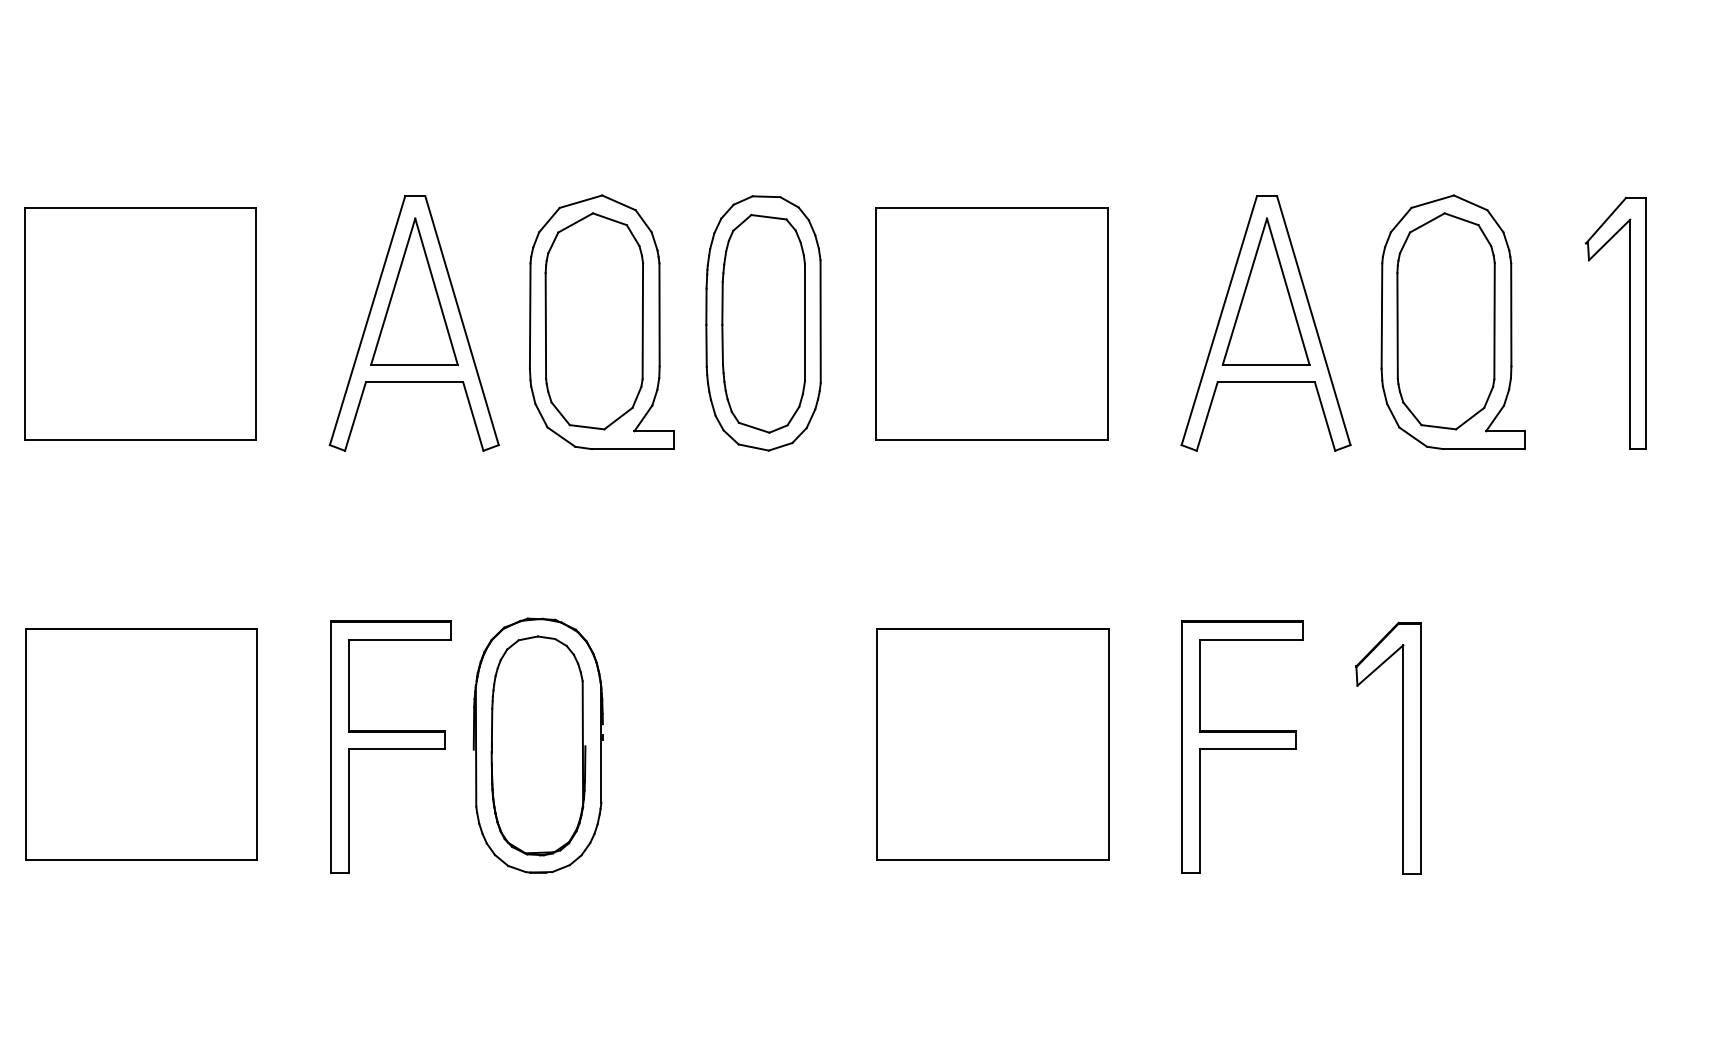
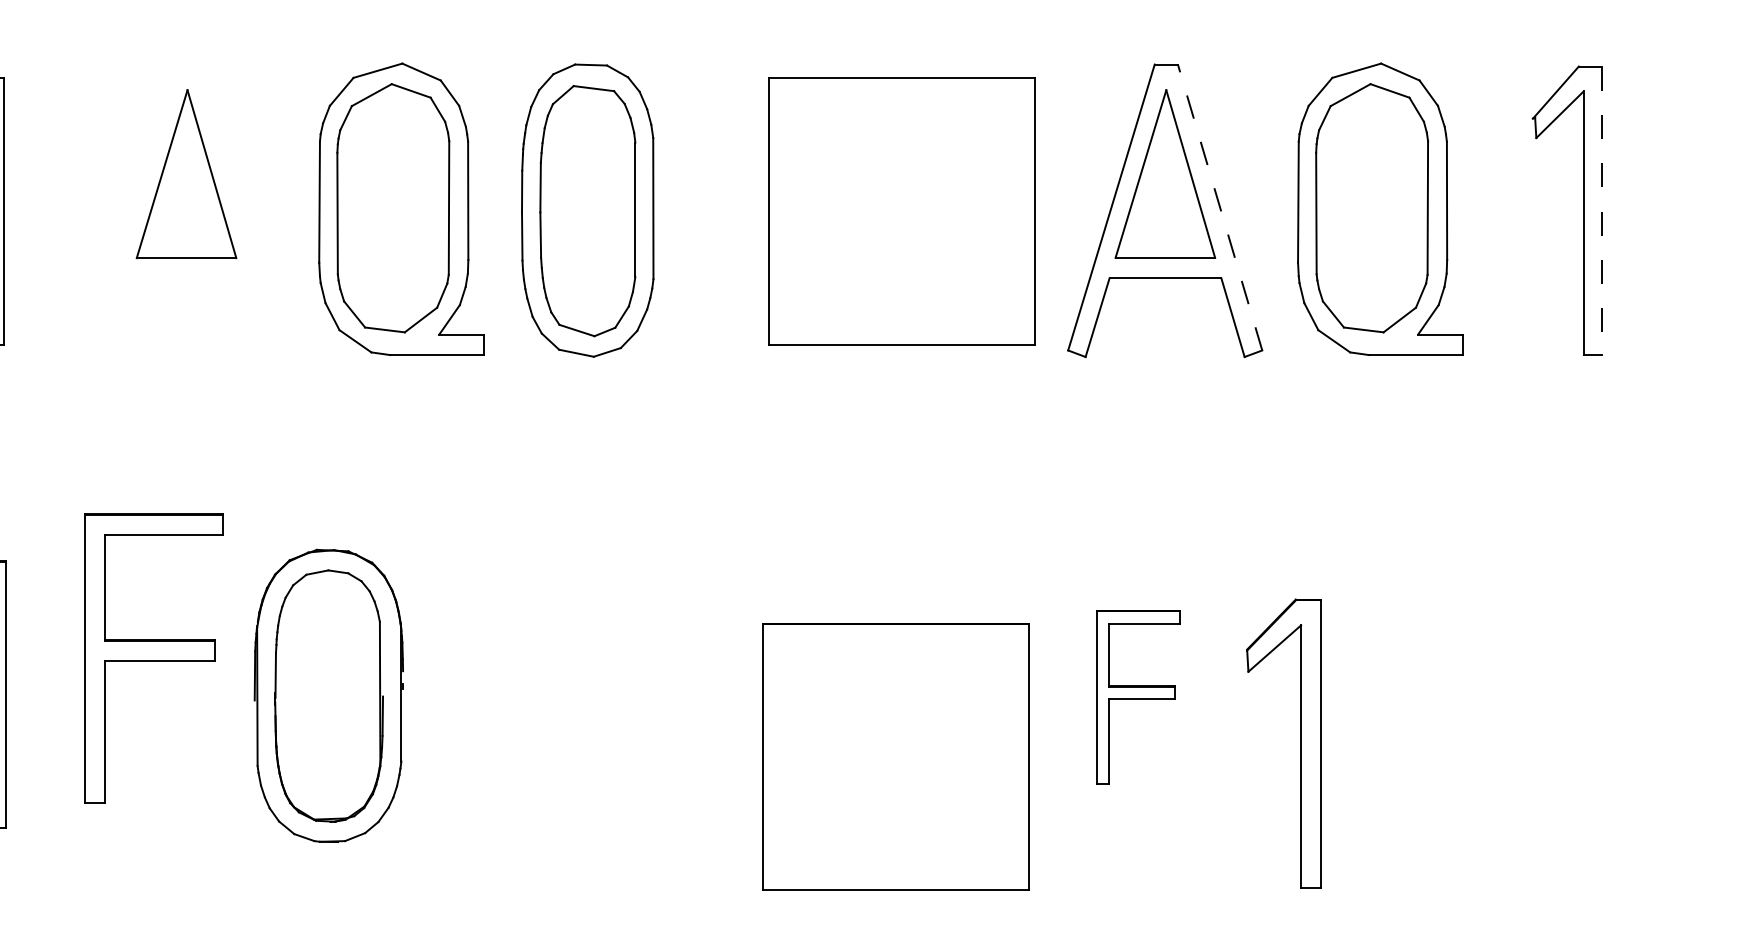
line: (1313, 320) -> (1219, 207), solid -> dashed
part: (413, 323) -> (185, 210), removed
part: (991, 323) -> (901, 210), moved
line: (1645, 323) -> (1601, 210), solid -> dashed
part: (992, 744) -> (895, 756), moved
part: (390, 746) -> (153, 657), moved
part: (1242, 746) -> (1138, 696), size x0.6
part: (1402, 747) -> (1300, 742), moved

